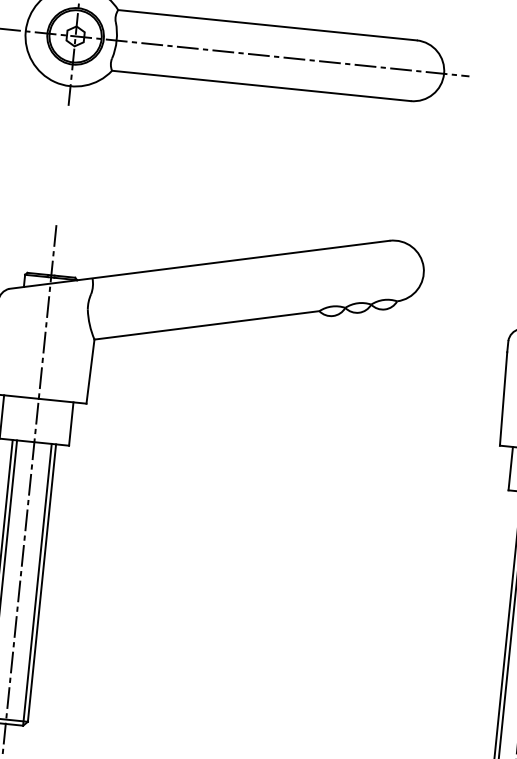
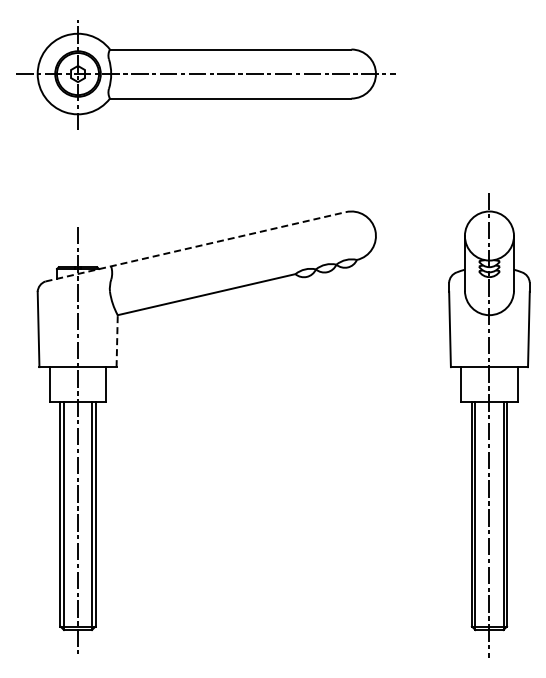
line: (200, 264) -> (196, 246), solid -> dashed
line: (90, 372) -> (117, 341), solid -> dashed

